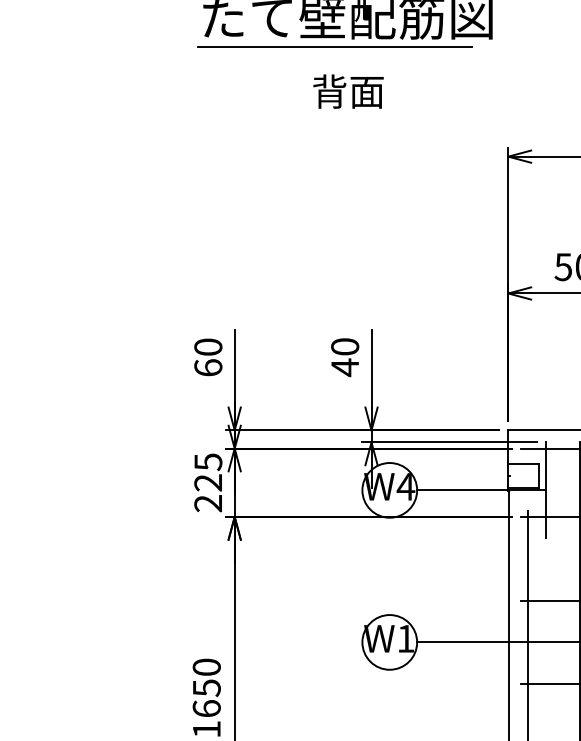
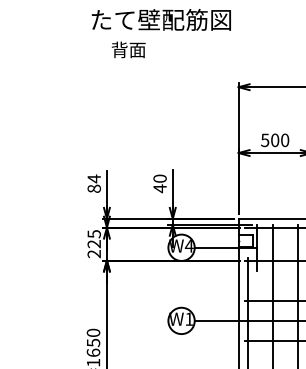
line: (335, 47) -> (155, 34), removed
text: (348, 90) -> (128, 49), moved
text: (206, 356) -> (93, 183), 60 -> 84

